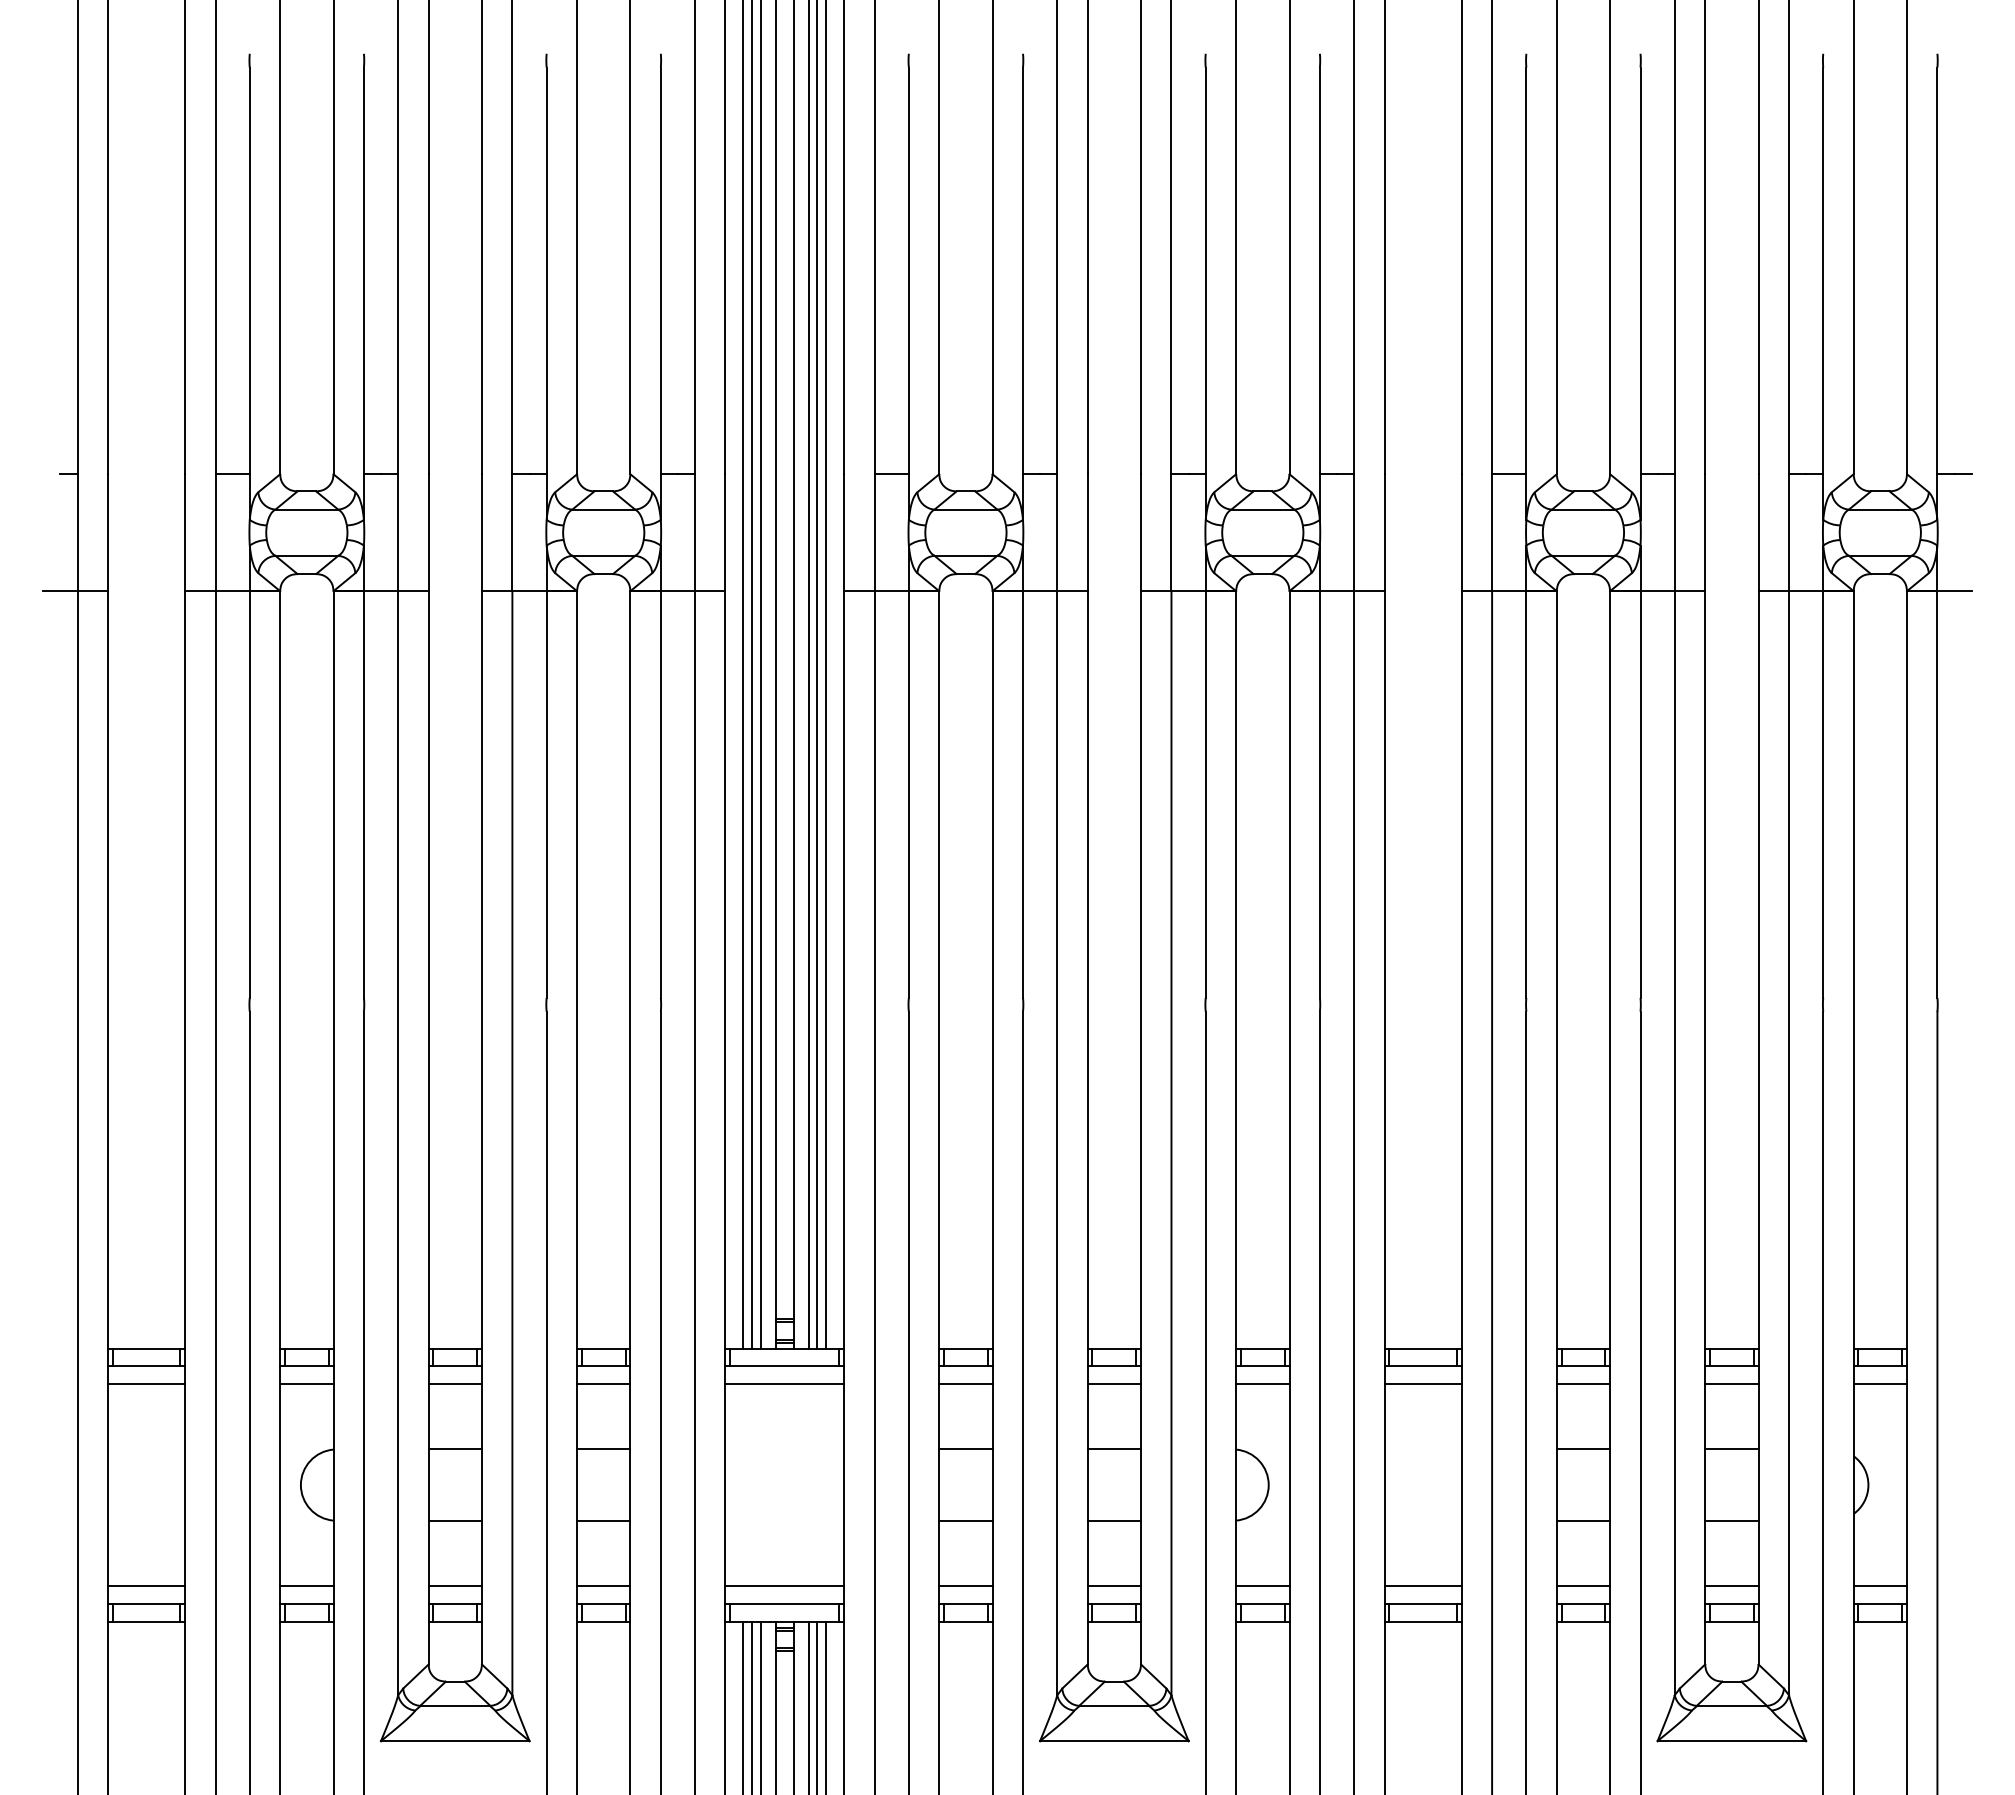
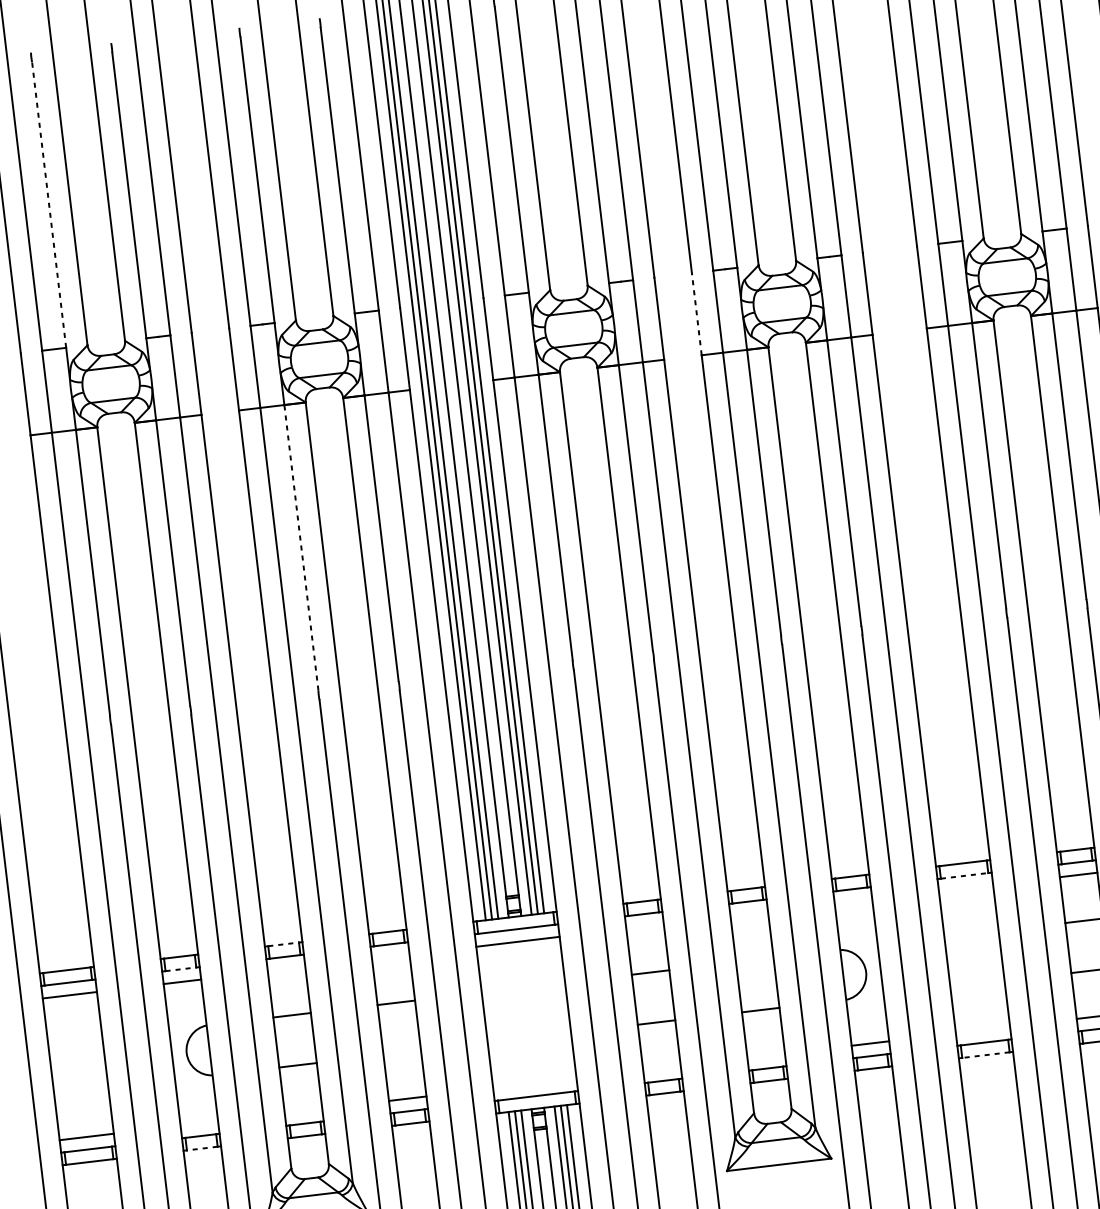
line: (249, 270) -> (48, 204), solid -> dashed
line: (1141, 532) -> (697, 314), solid -> dashed
line: (546, 794) -> (301, 547), solid -> dashed
line: (455, 1348) -> (283, 944), solid -> dashed
line: (306, 1366) -> (180, 969), solid -> dashed
line: (1423, 1366) -> (964, 875), solid -> dashed
line: (455, 1384) -> (286, 969), removed
line: (603, 1384) -> (390, 957), removed
line: (965, 1384) -> (644, 926), removed
line: (1114, 1384) -> (749, 914), removed
line: (1262, 1384) -> (853, 902), removed
line: (1422, 1384) -> (965, 888), removed
line: (1114, 1449) -> (754, 960), removed
line: (603, 1520) -> (402, 1052), removed
line: (306, 1586) -> (199, 1123), removed
line: (455, 1586) -> (303, 1111), removed
line: (784, 1586) -> (534, 1083), removed
line: (965, 1586) -> (661, 1068), removed
line: (1114, 1586) -> (766, 1056), removed
line: (1422, 1586) -> (982, 1030), removed
line: (306, 1621) -> (202, 1148), solid -> dashed
line: (1423, 1621) -> (986, 1054), solid -> dashed

